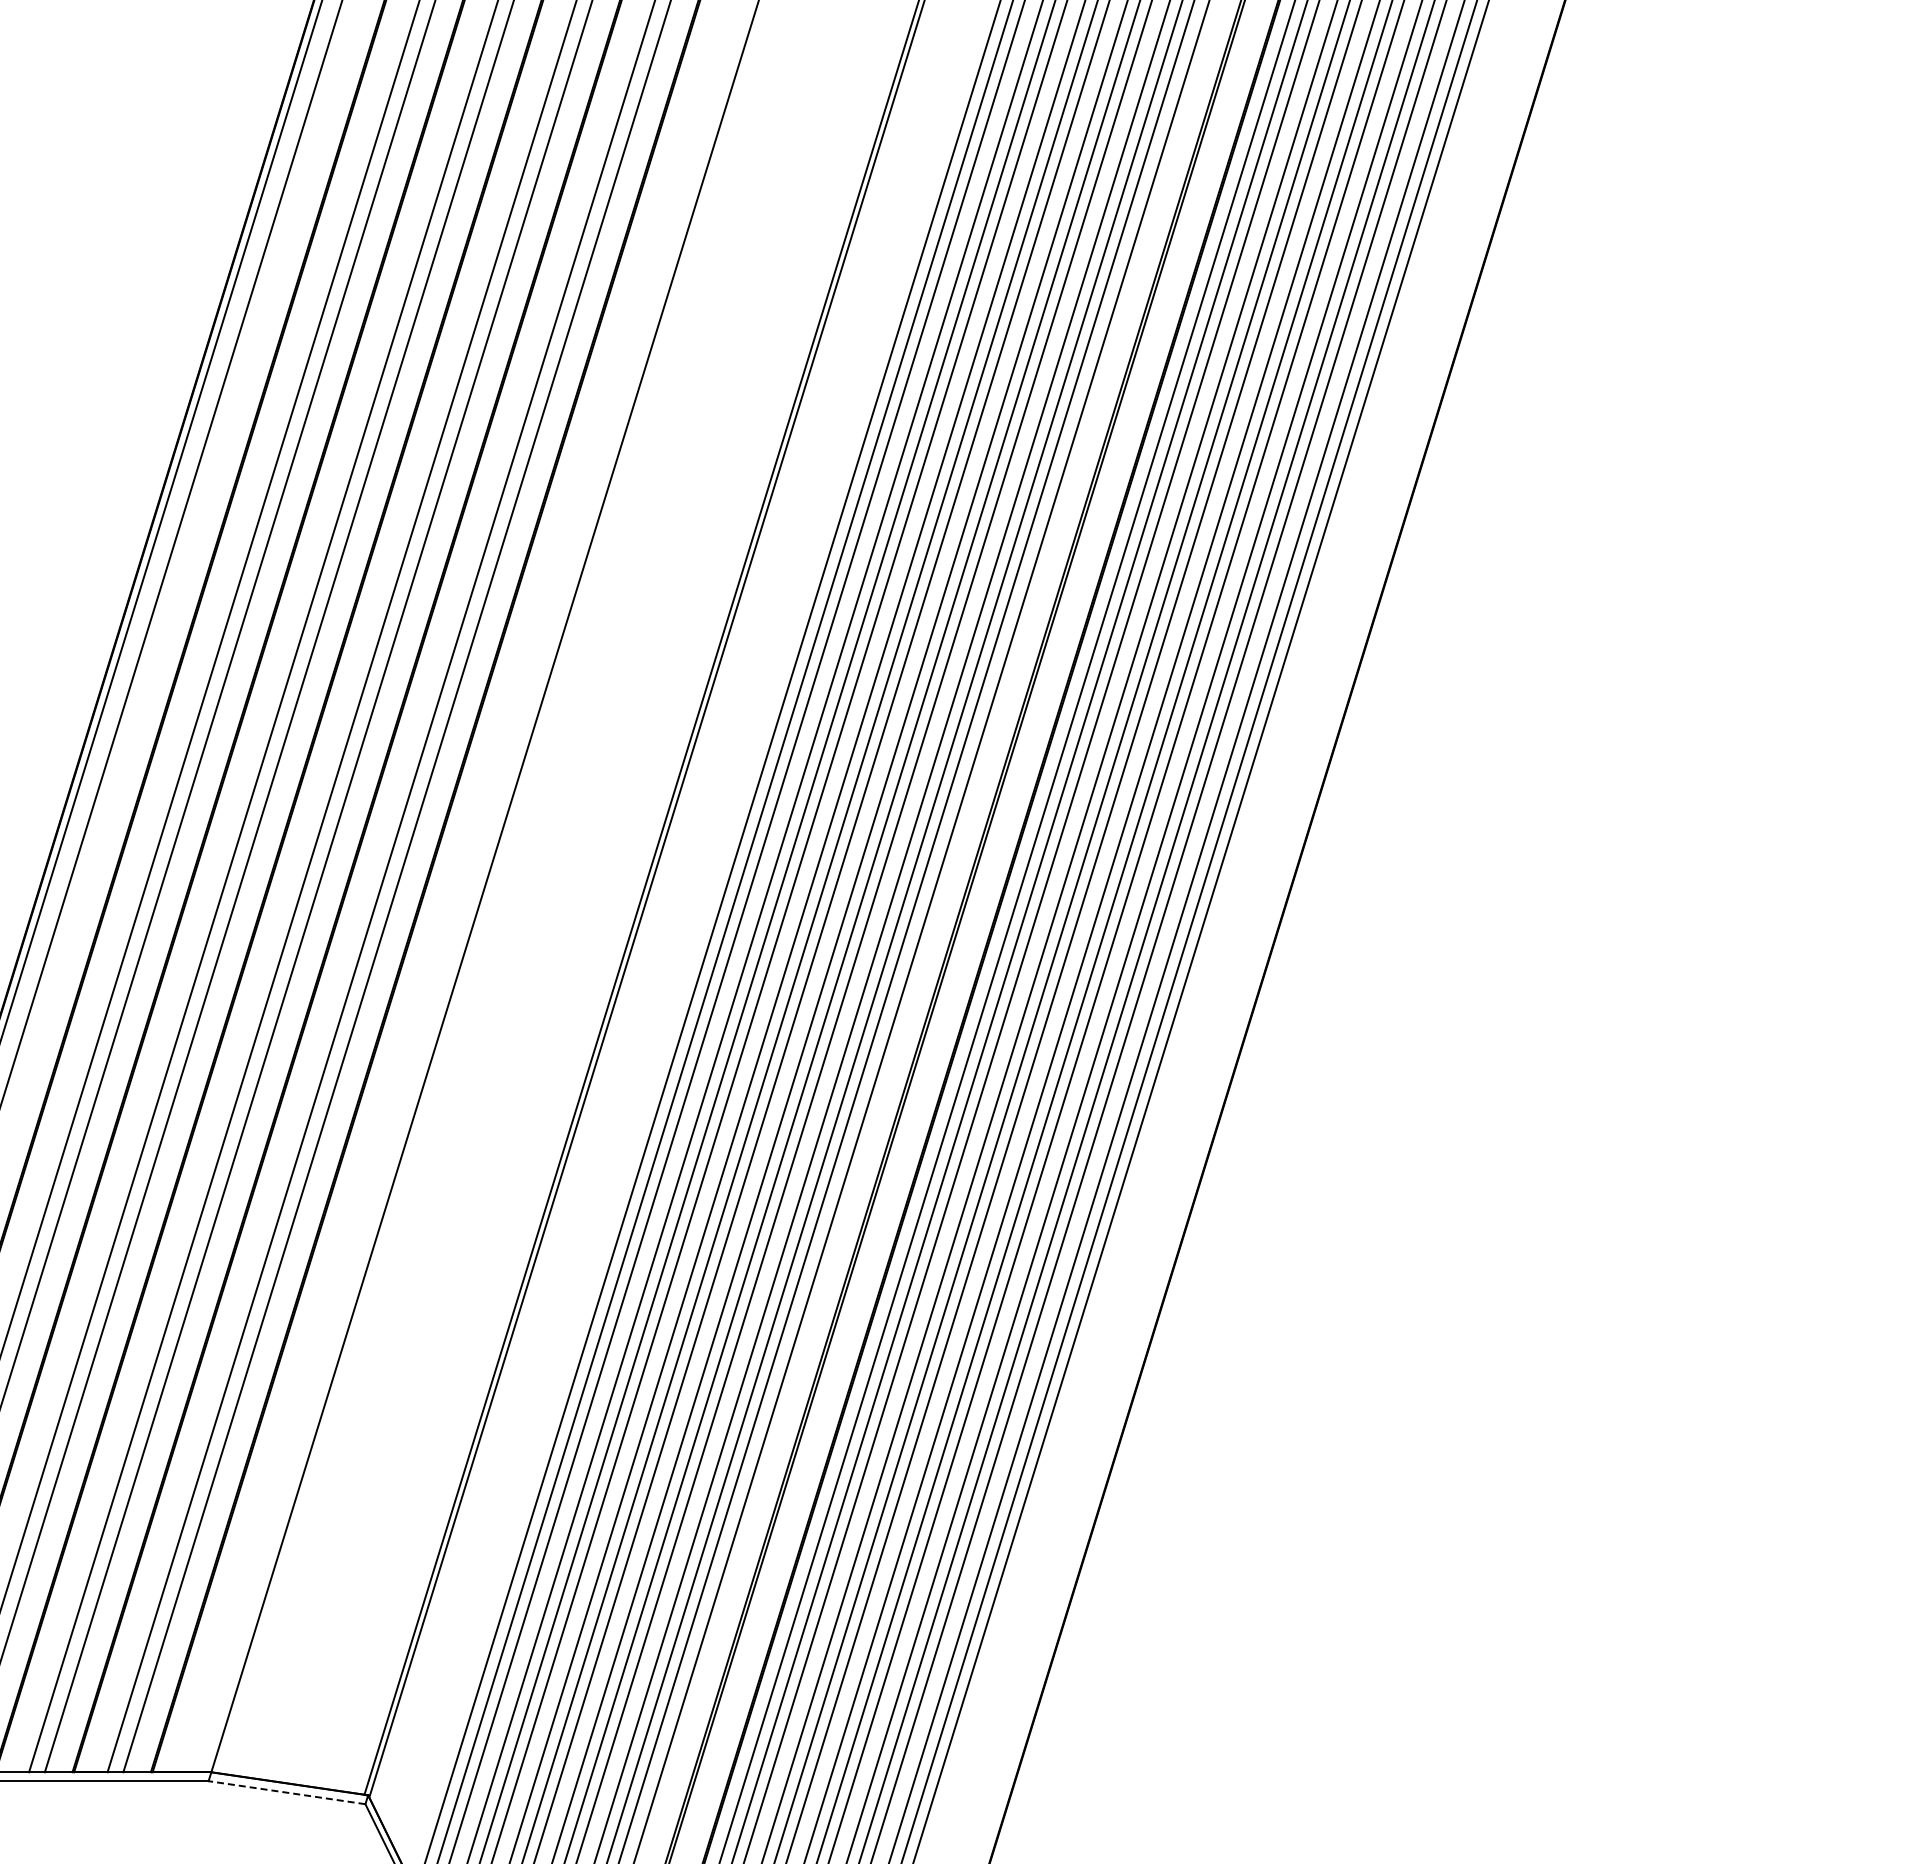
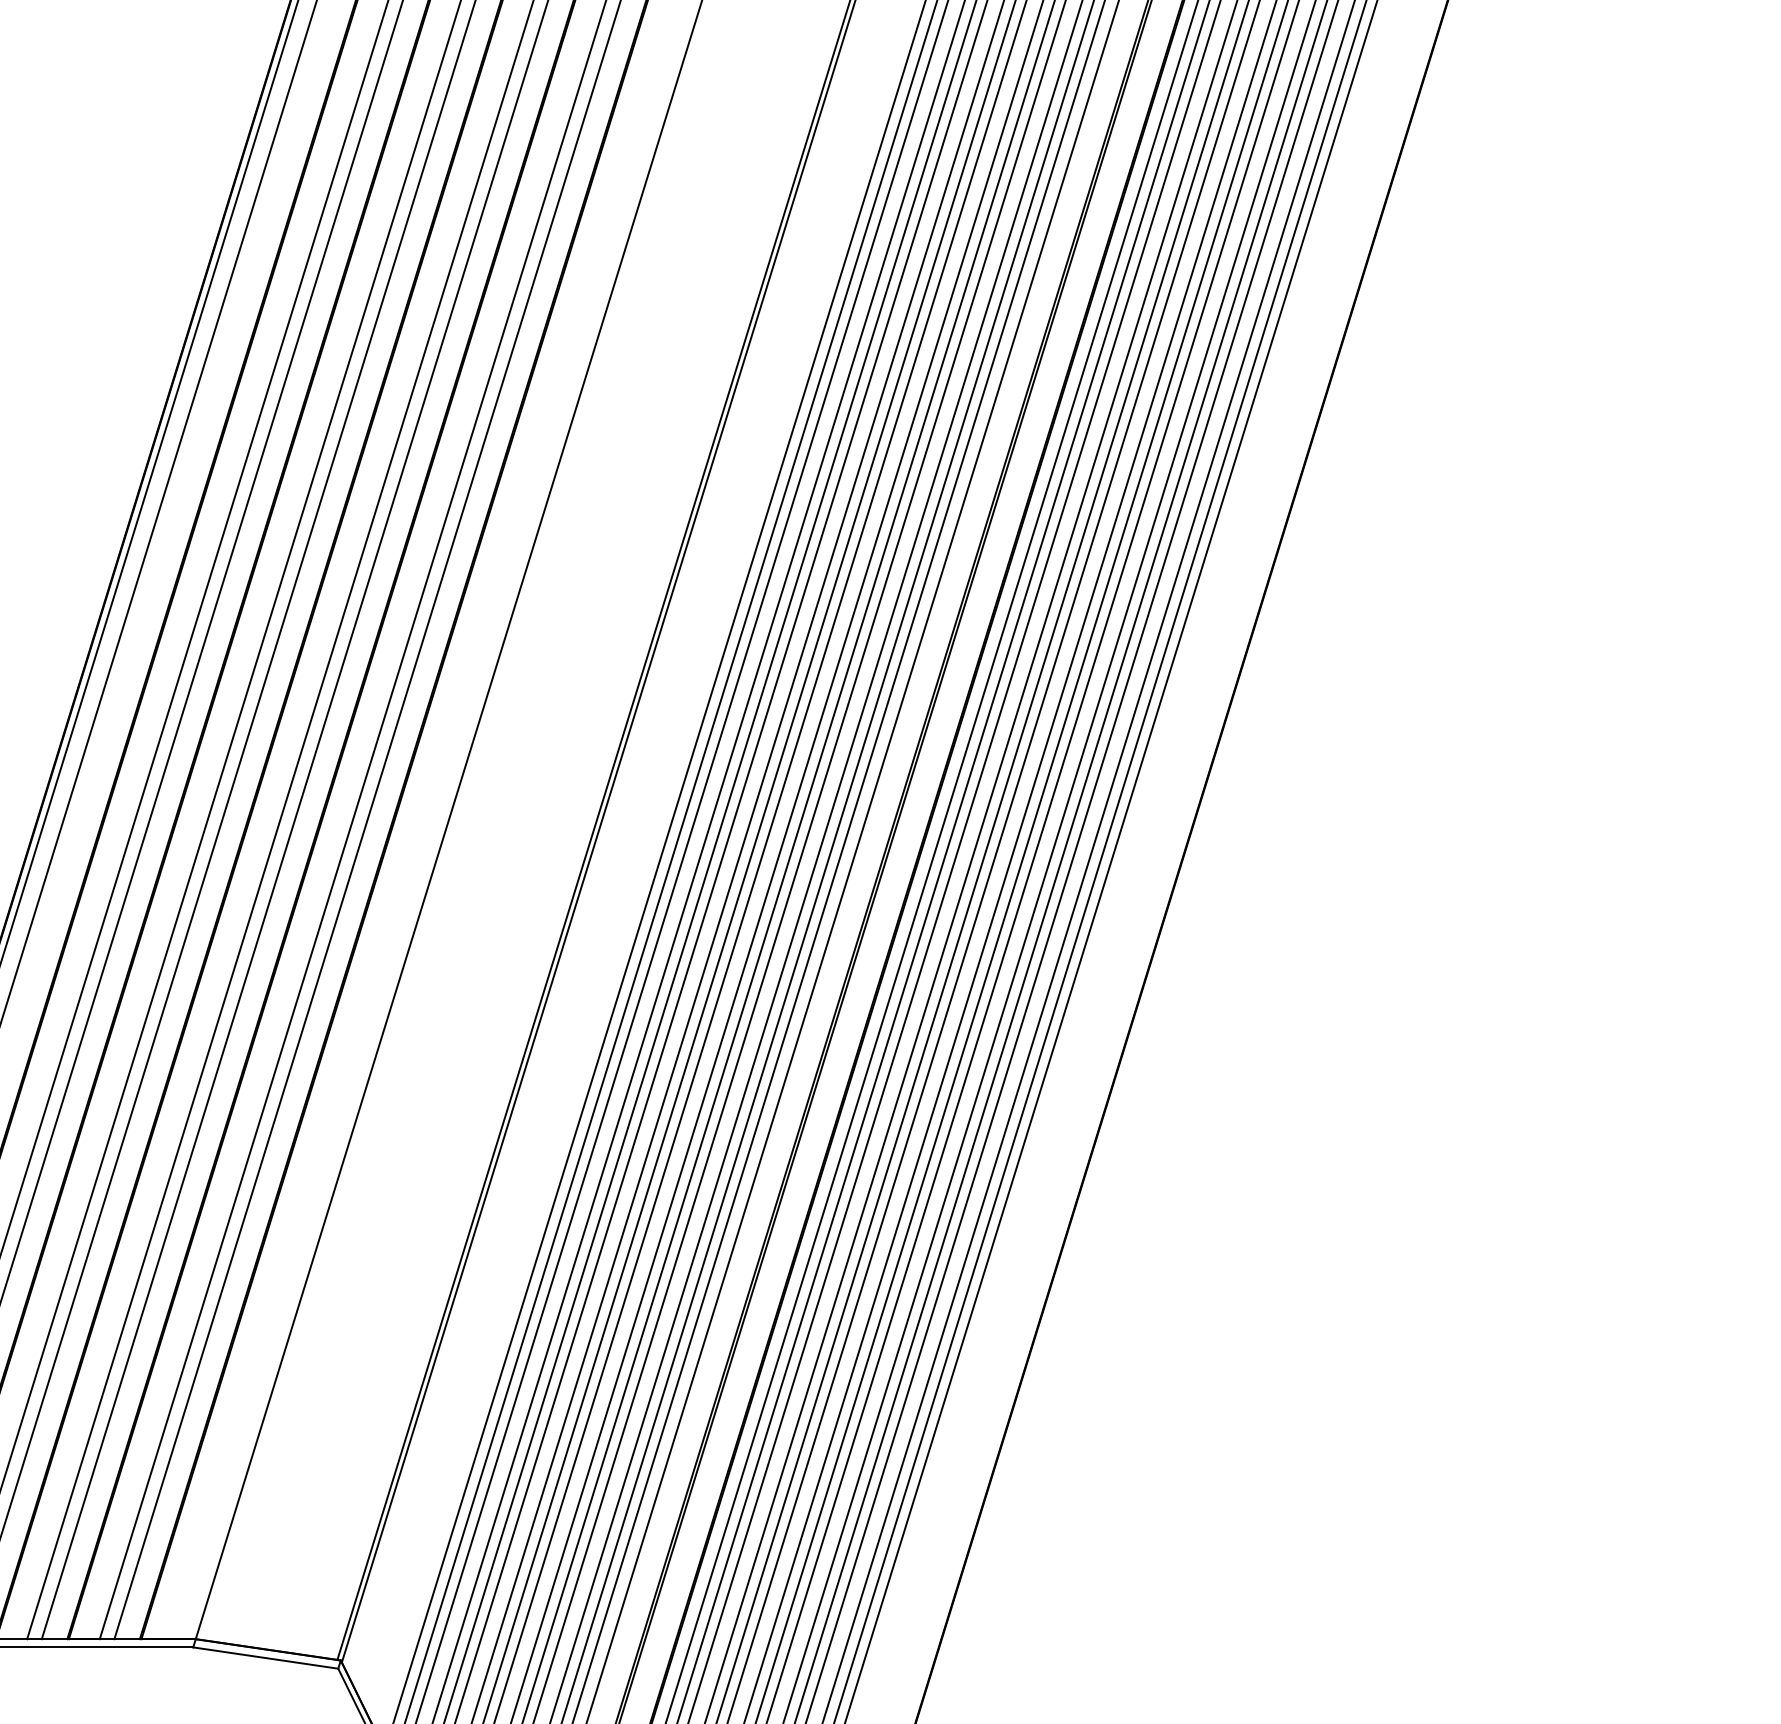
line: (286, 1792) -> (265, 1657), dashed -> solid

